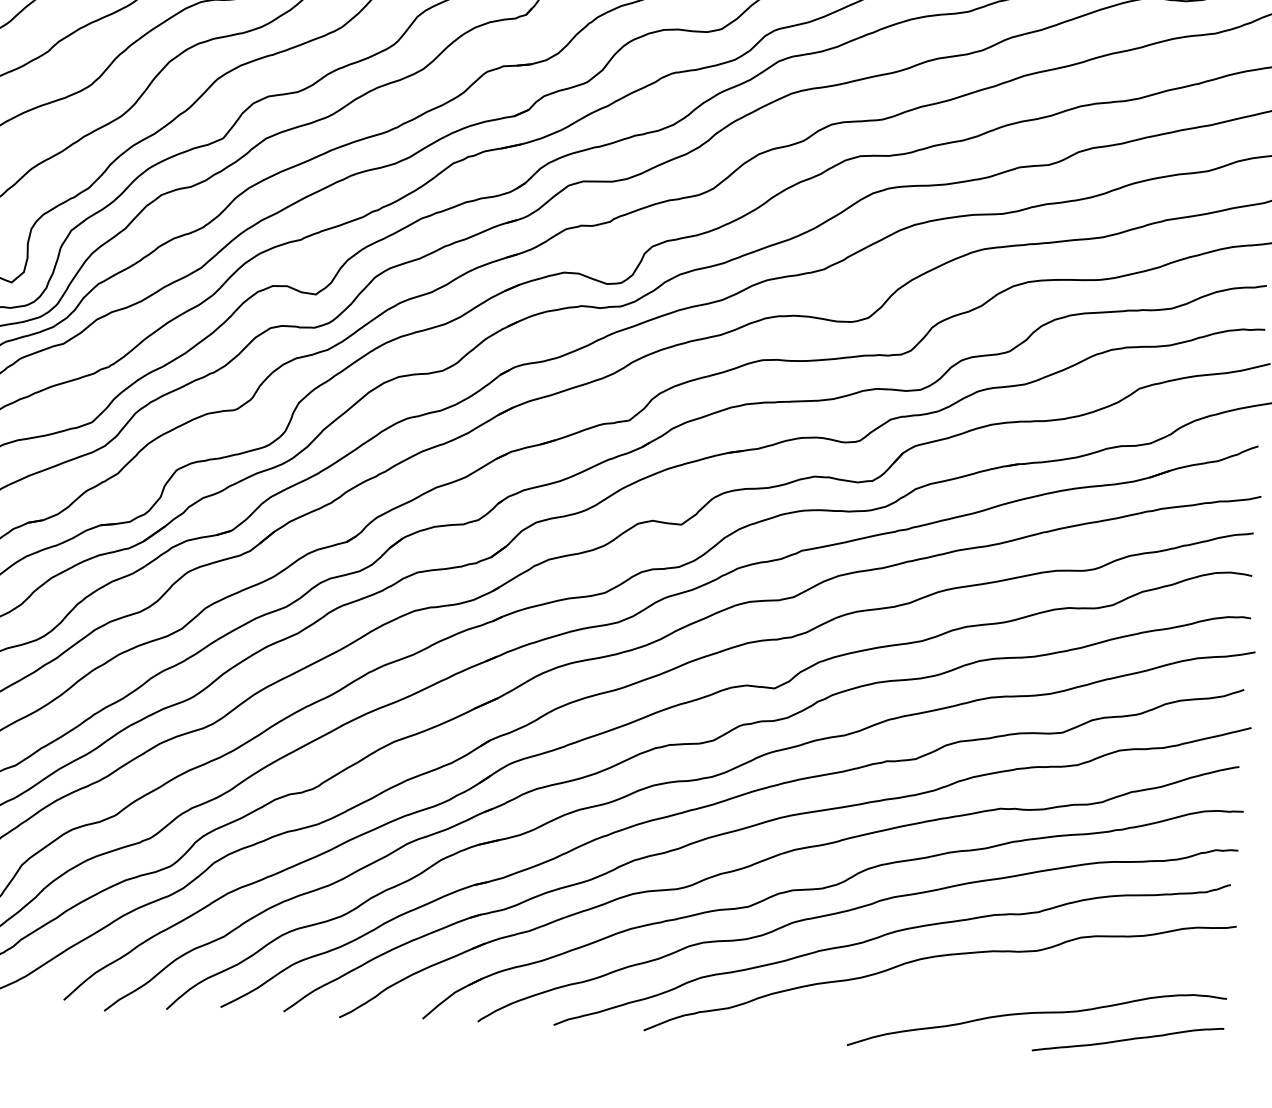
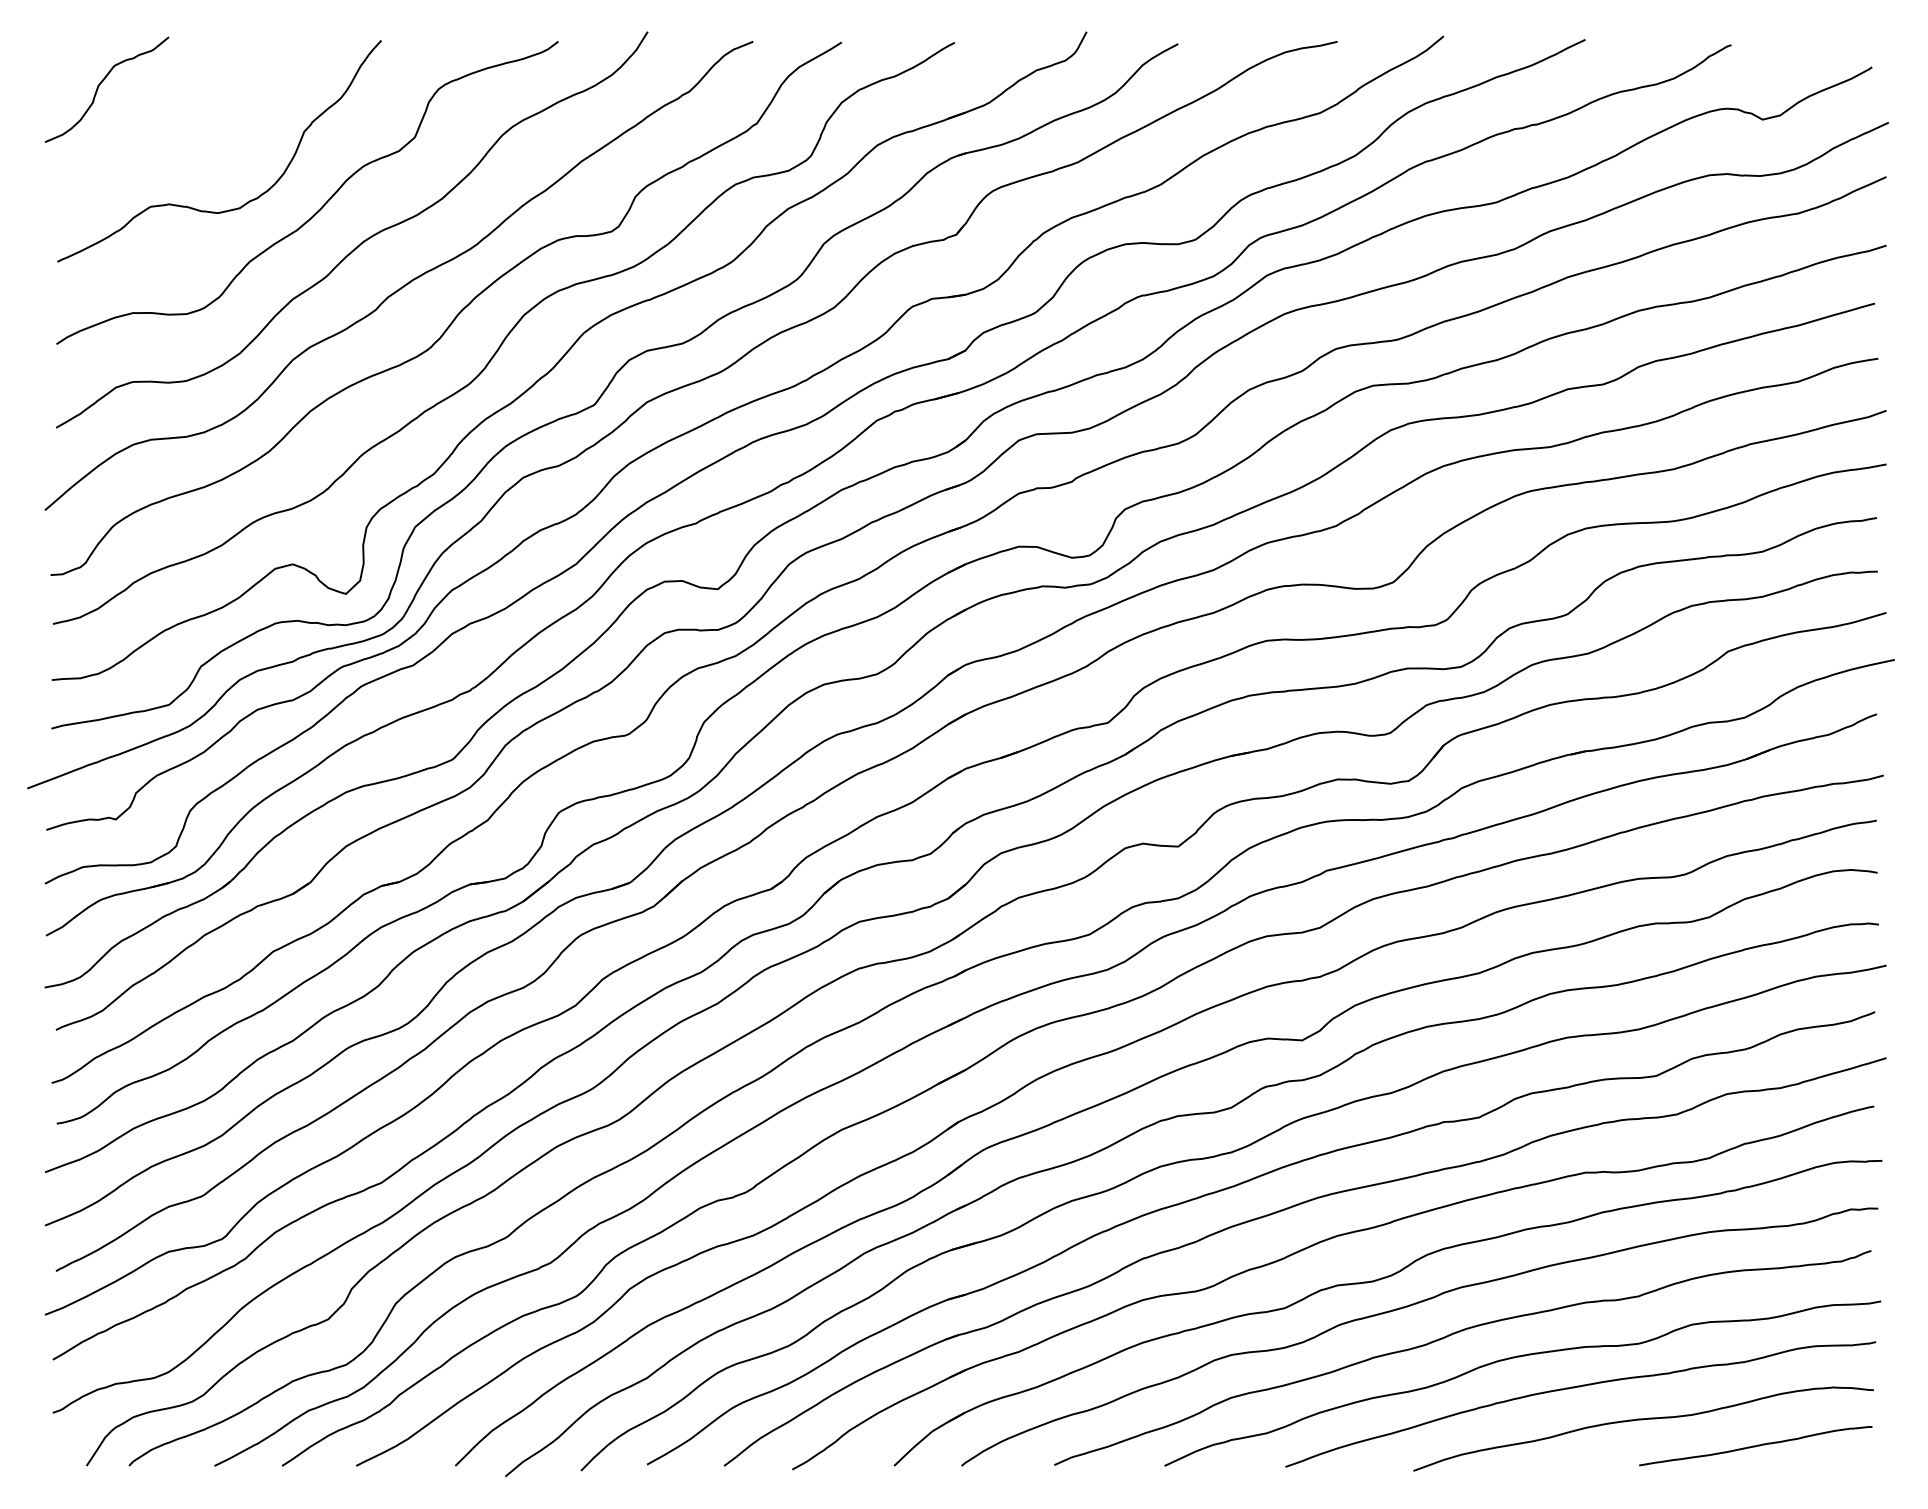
curve: (987, 984) -> (1580, 1387), added

